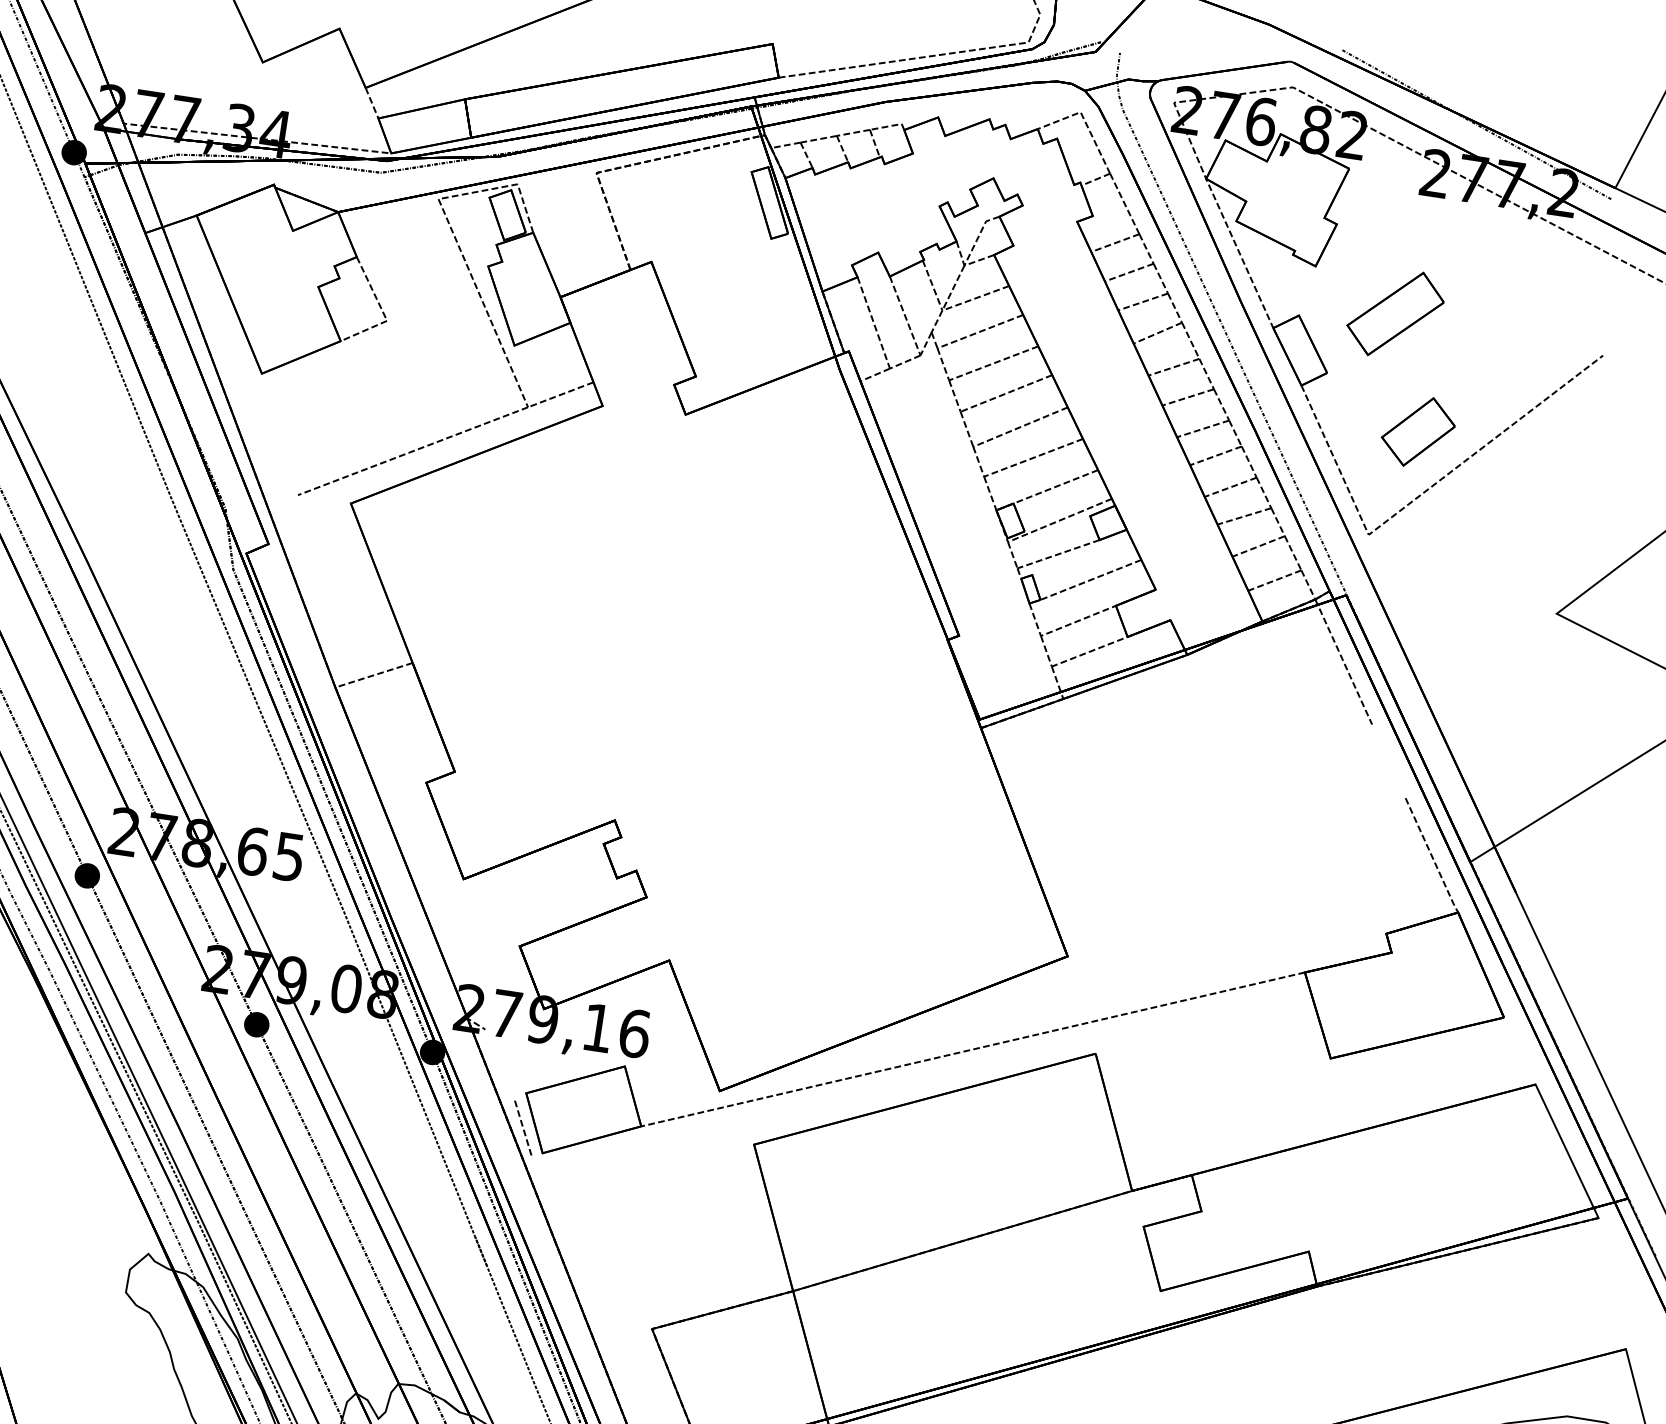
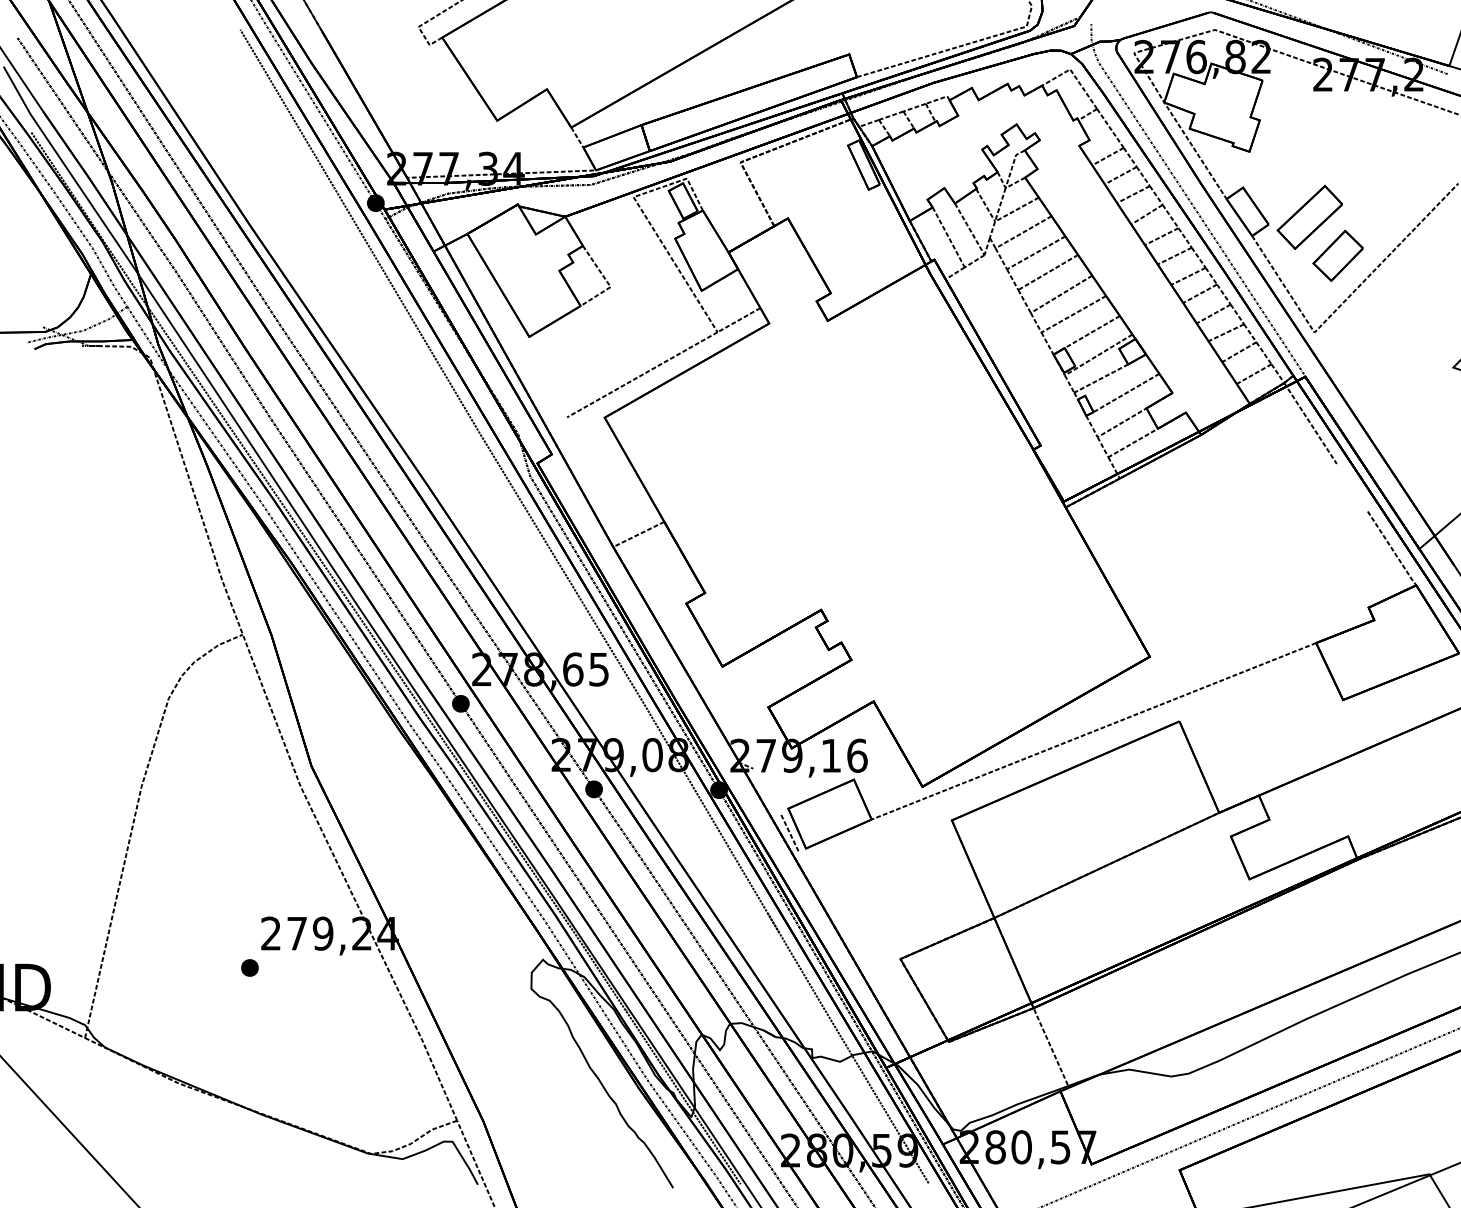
part: (1395, 312) -> (1309, 216), moved

